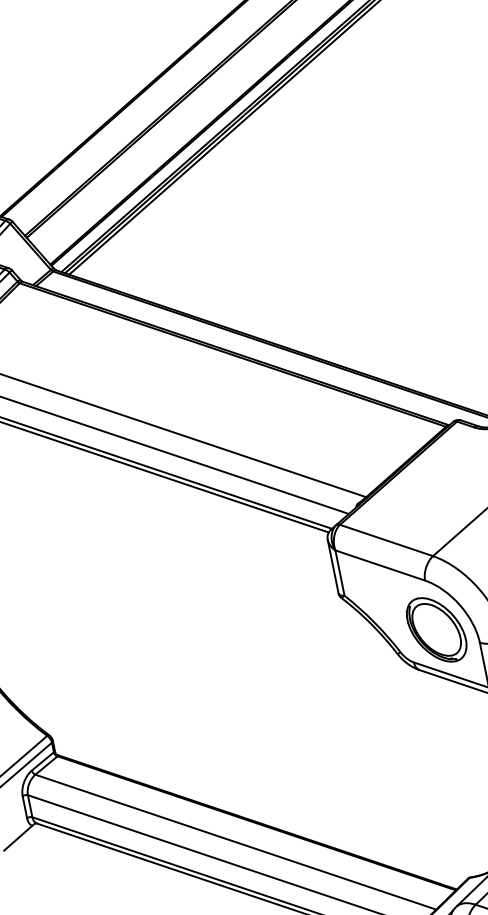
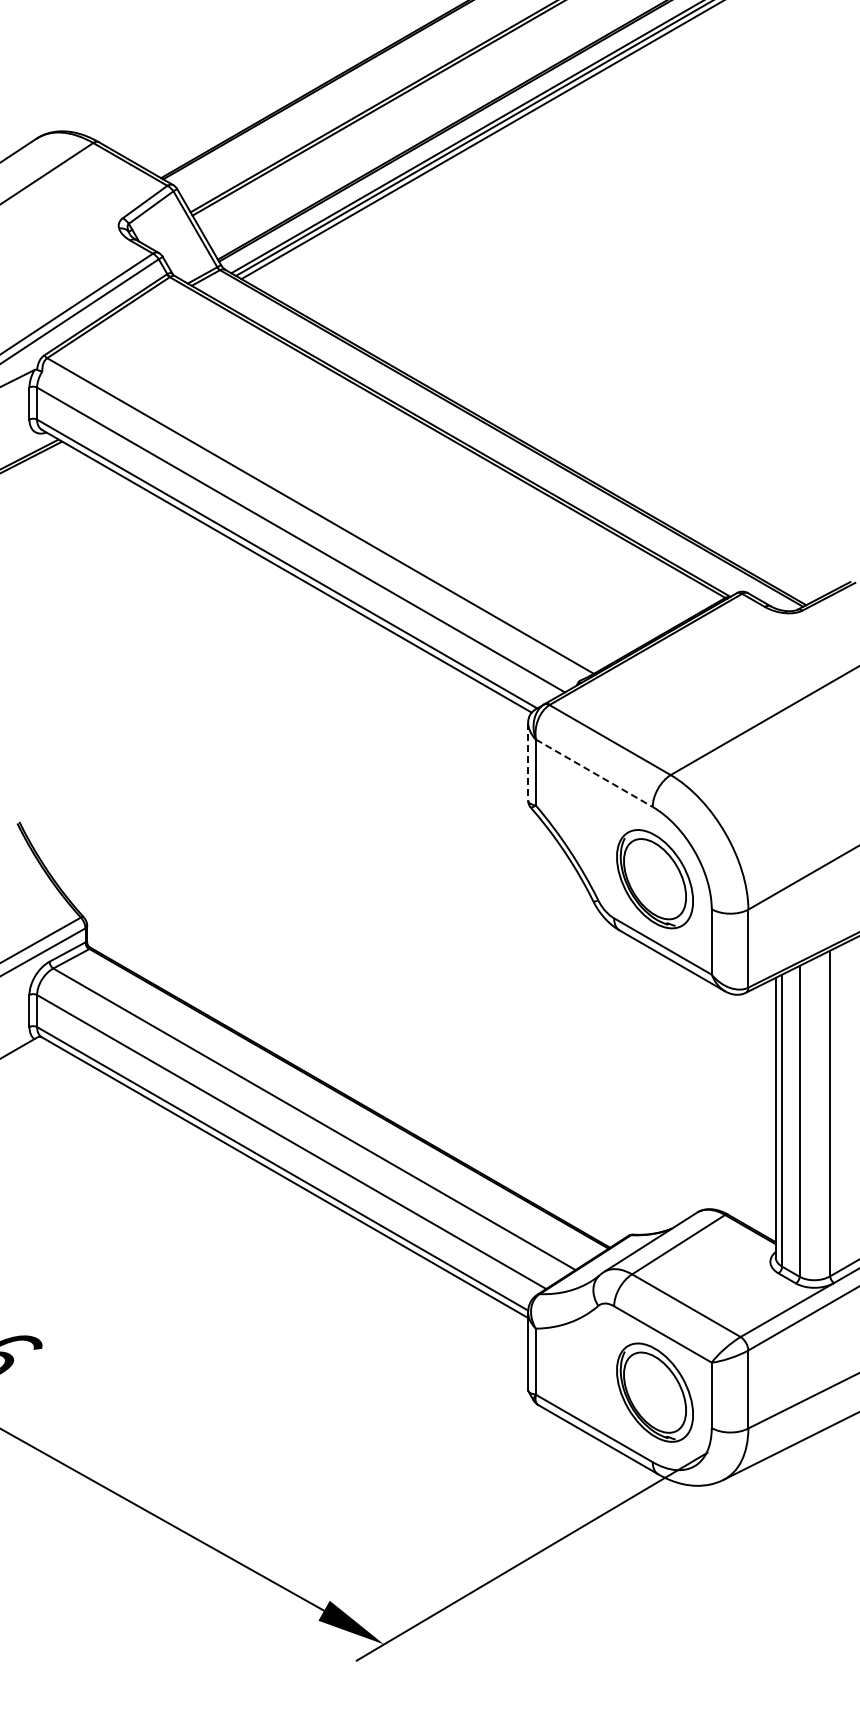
line: (380, 565) -> (594, 773), solid -> dashed
line: (333, 566) -> (528, 761), solid -> dashed

